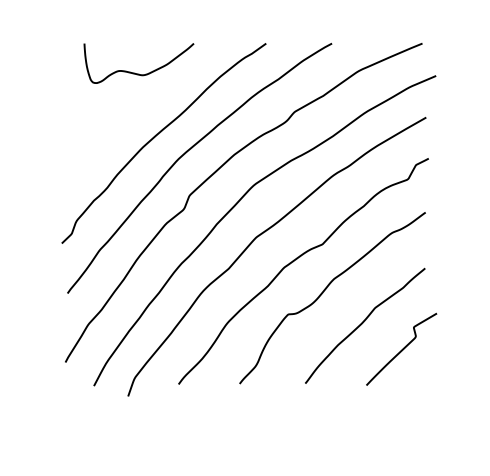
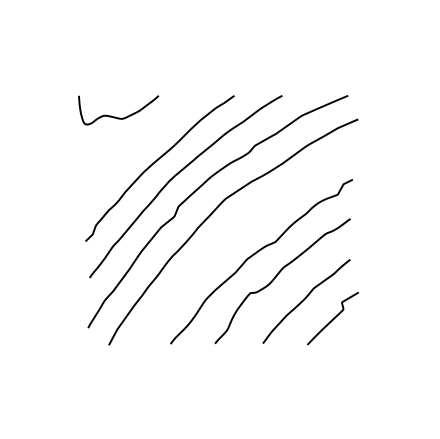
curve: (134, 72) -> (115, 116), moved
curve: (262, 235) -> (231, 235), removed

